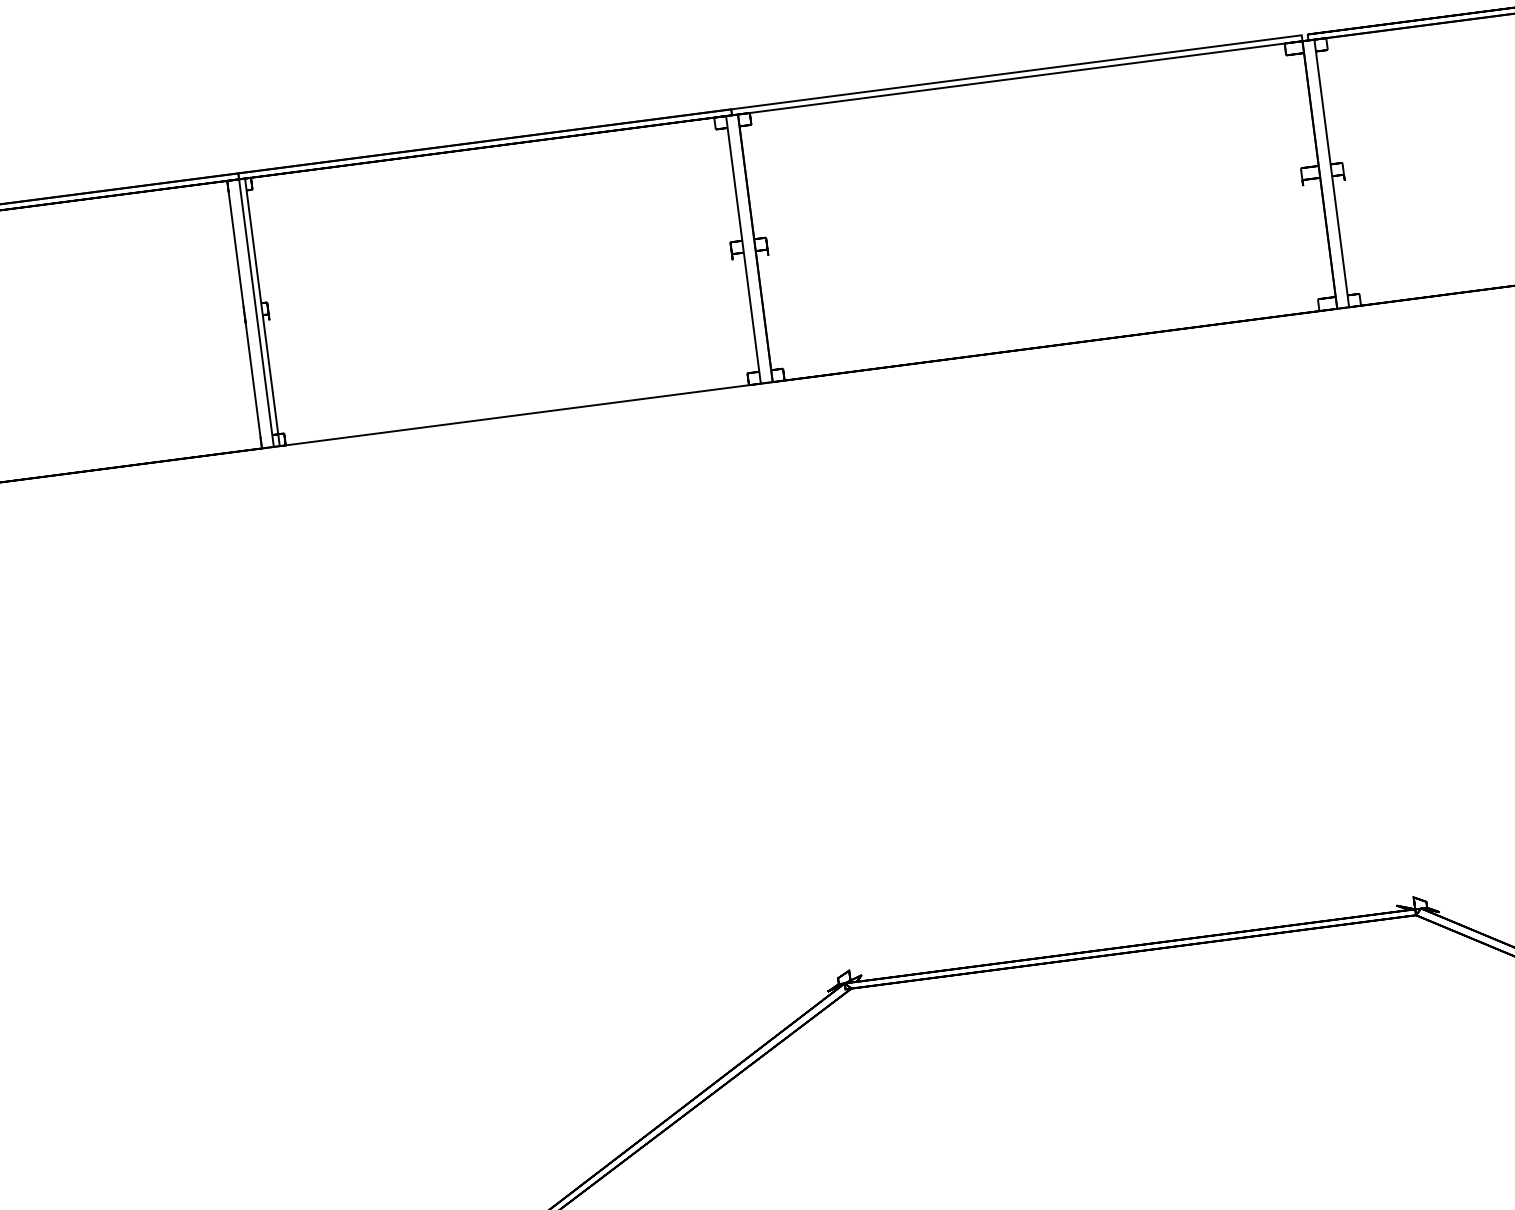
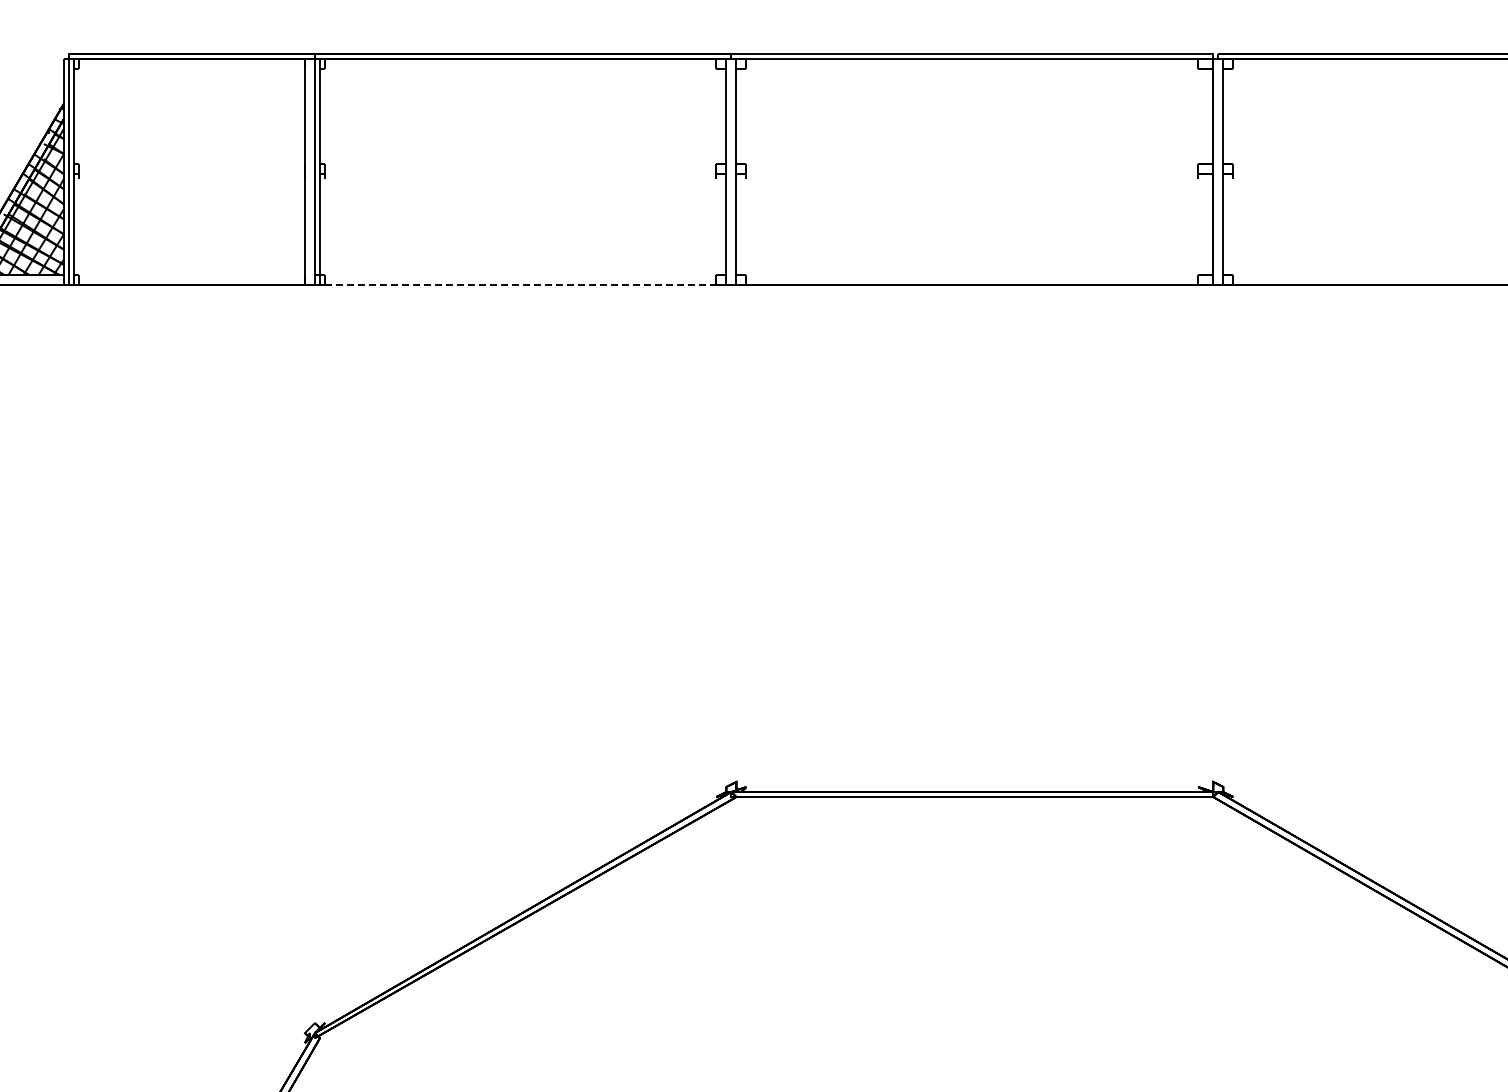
line: (517, 415) -> (520, 284), solid -> dashed

